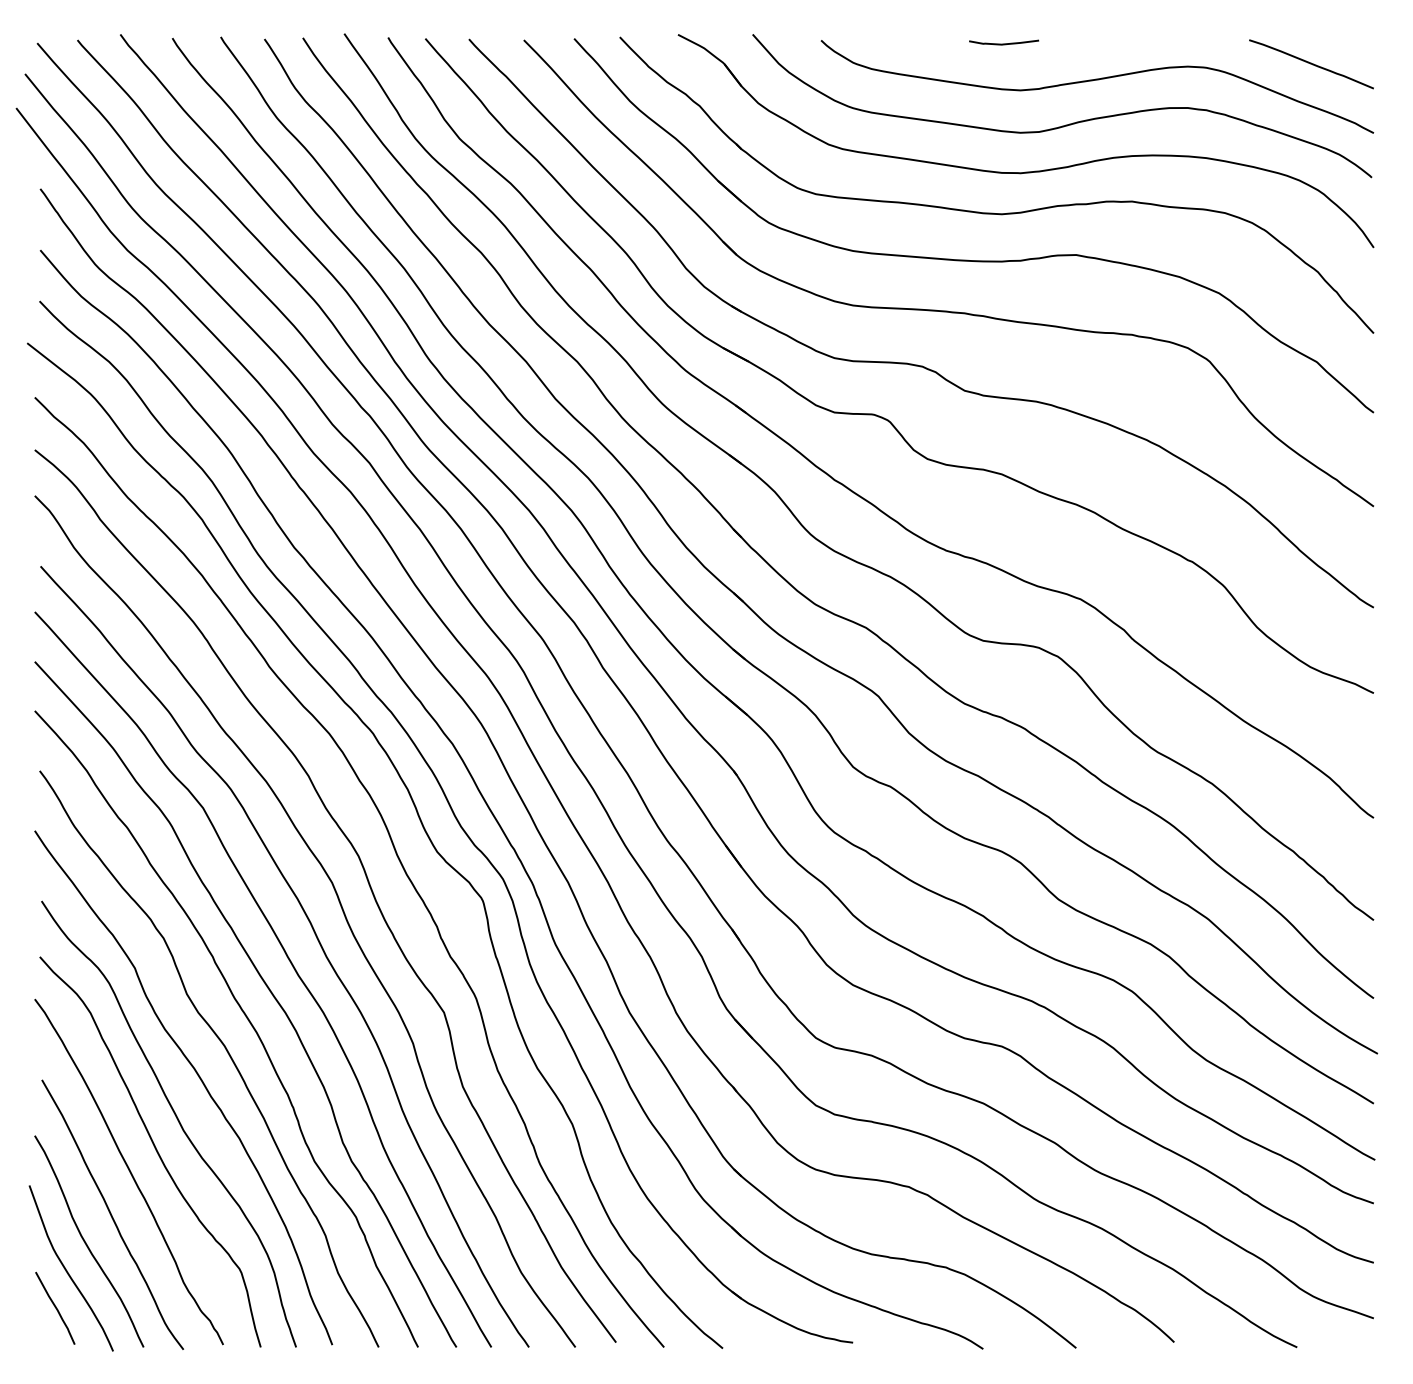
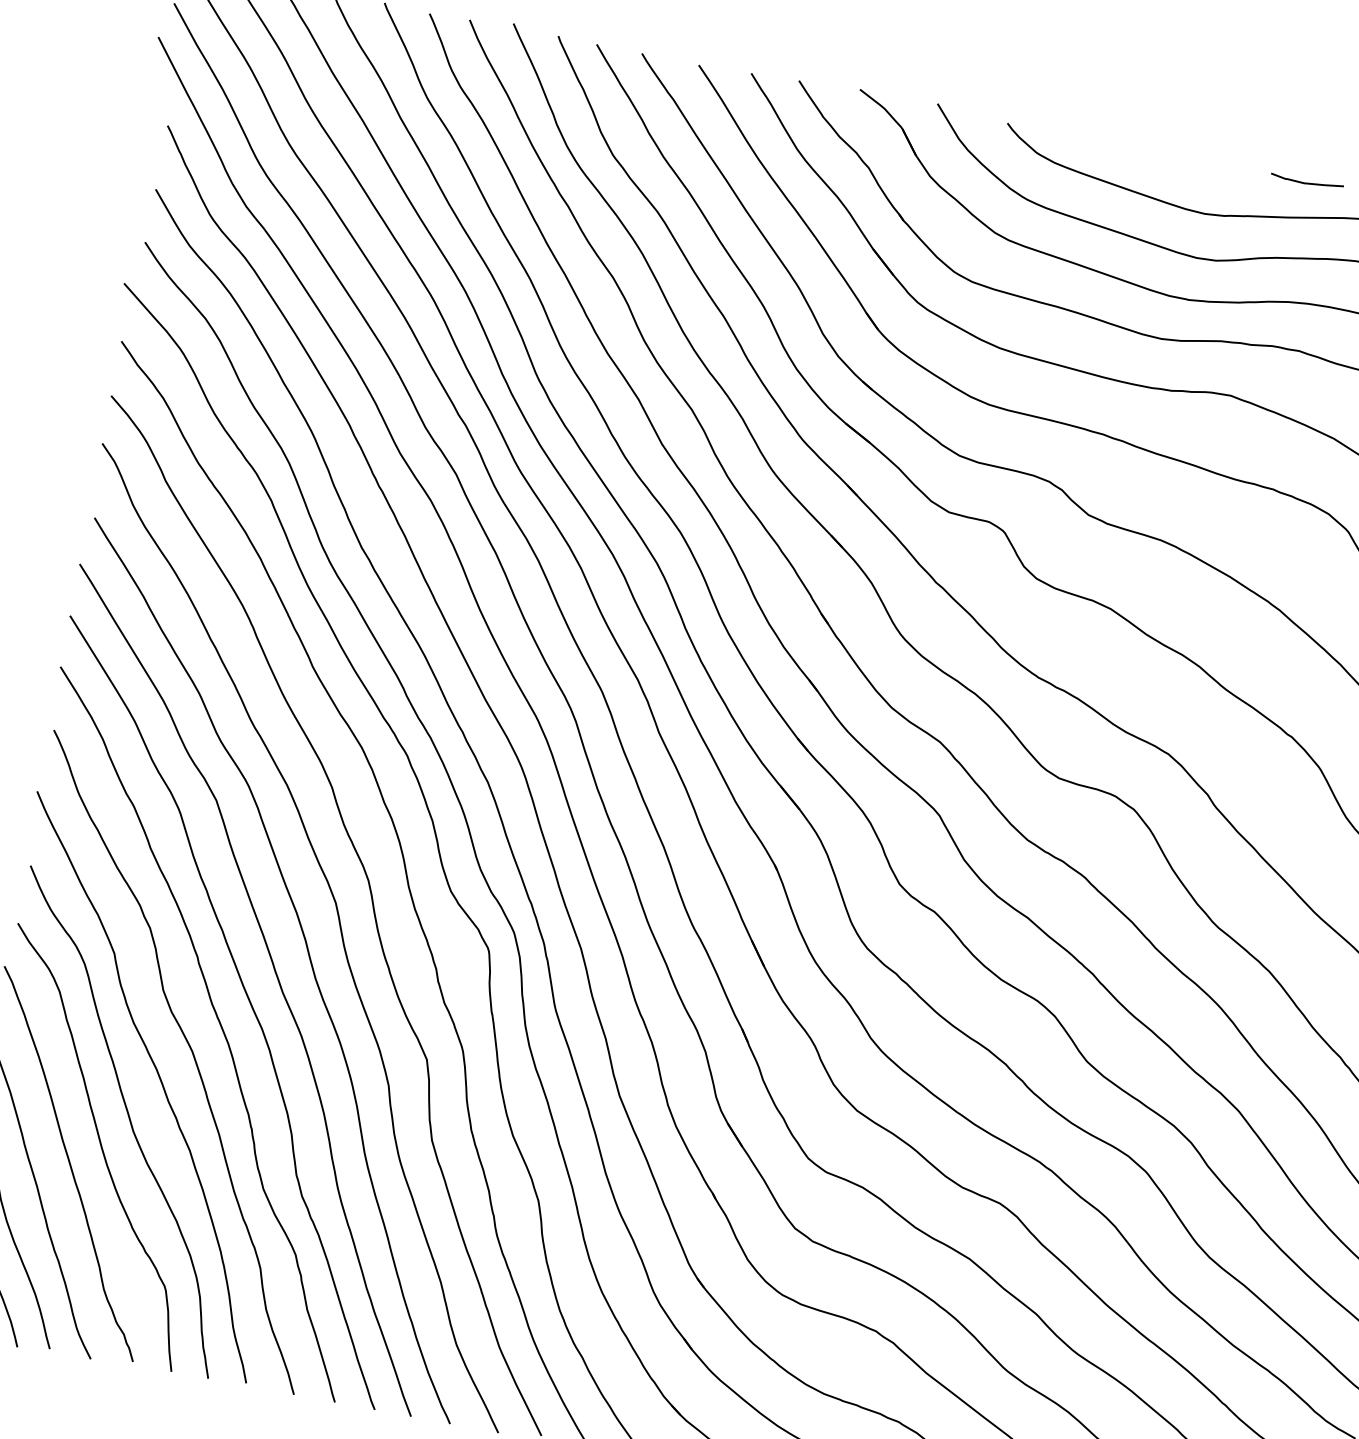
curve: (1004, 43) -> (1307, 182), moved

